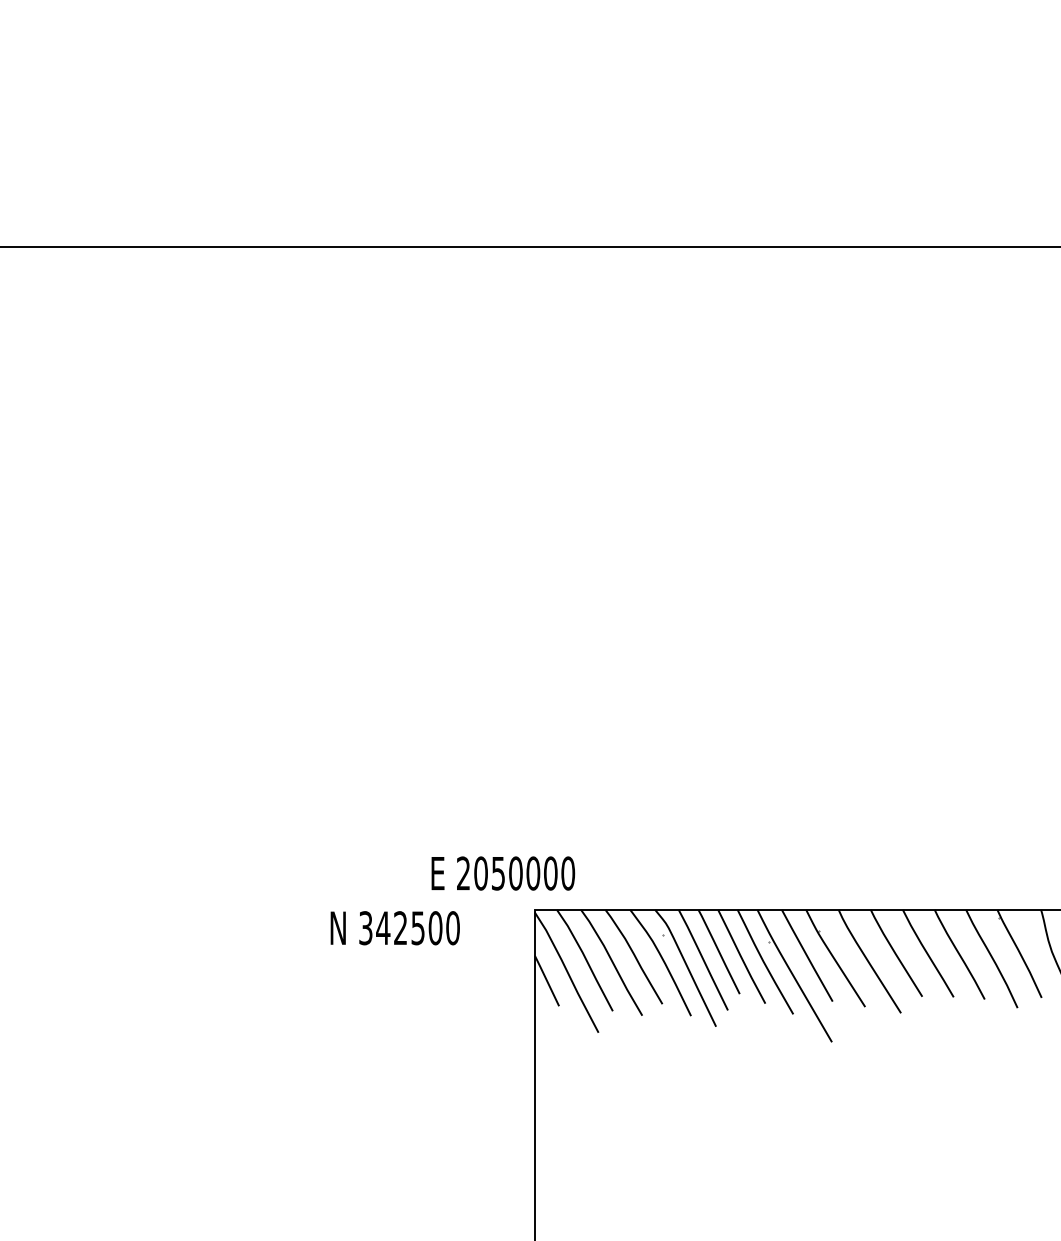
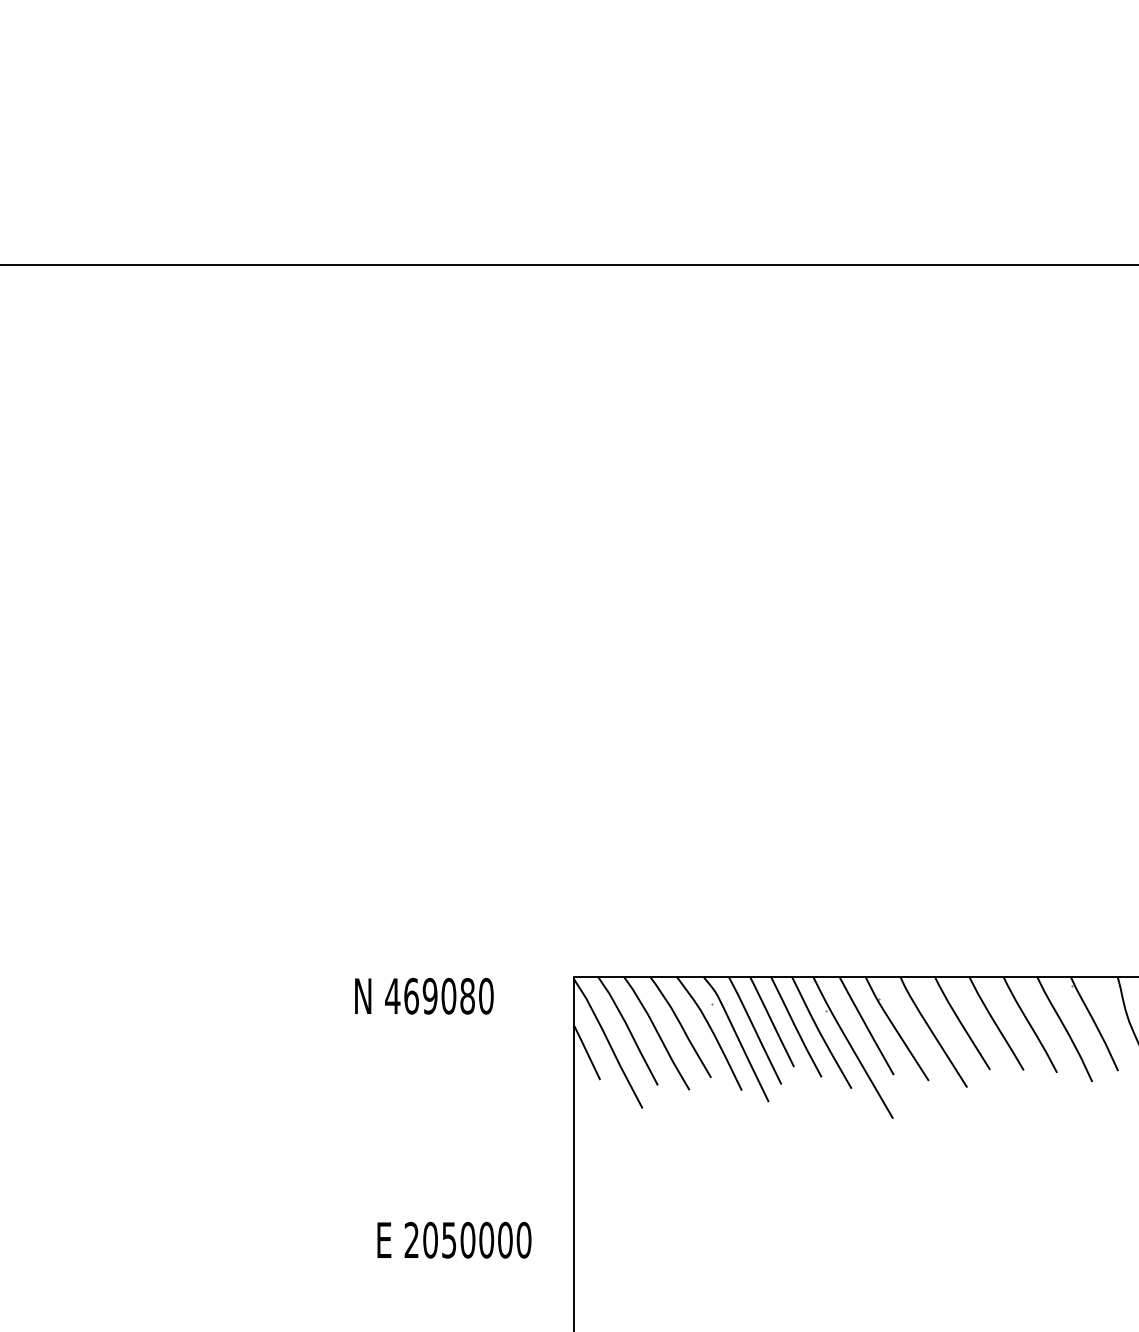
text: (503, 873) -> (454, 1240), moved
text: (400, 928) -> (429, 996), 342500 -> 469080

